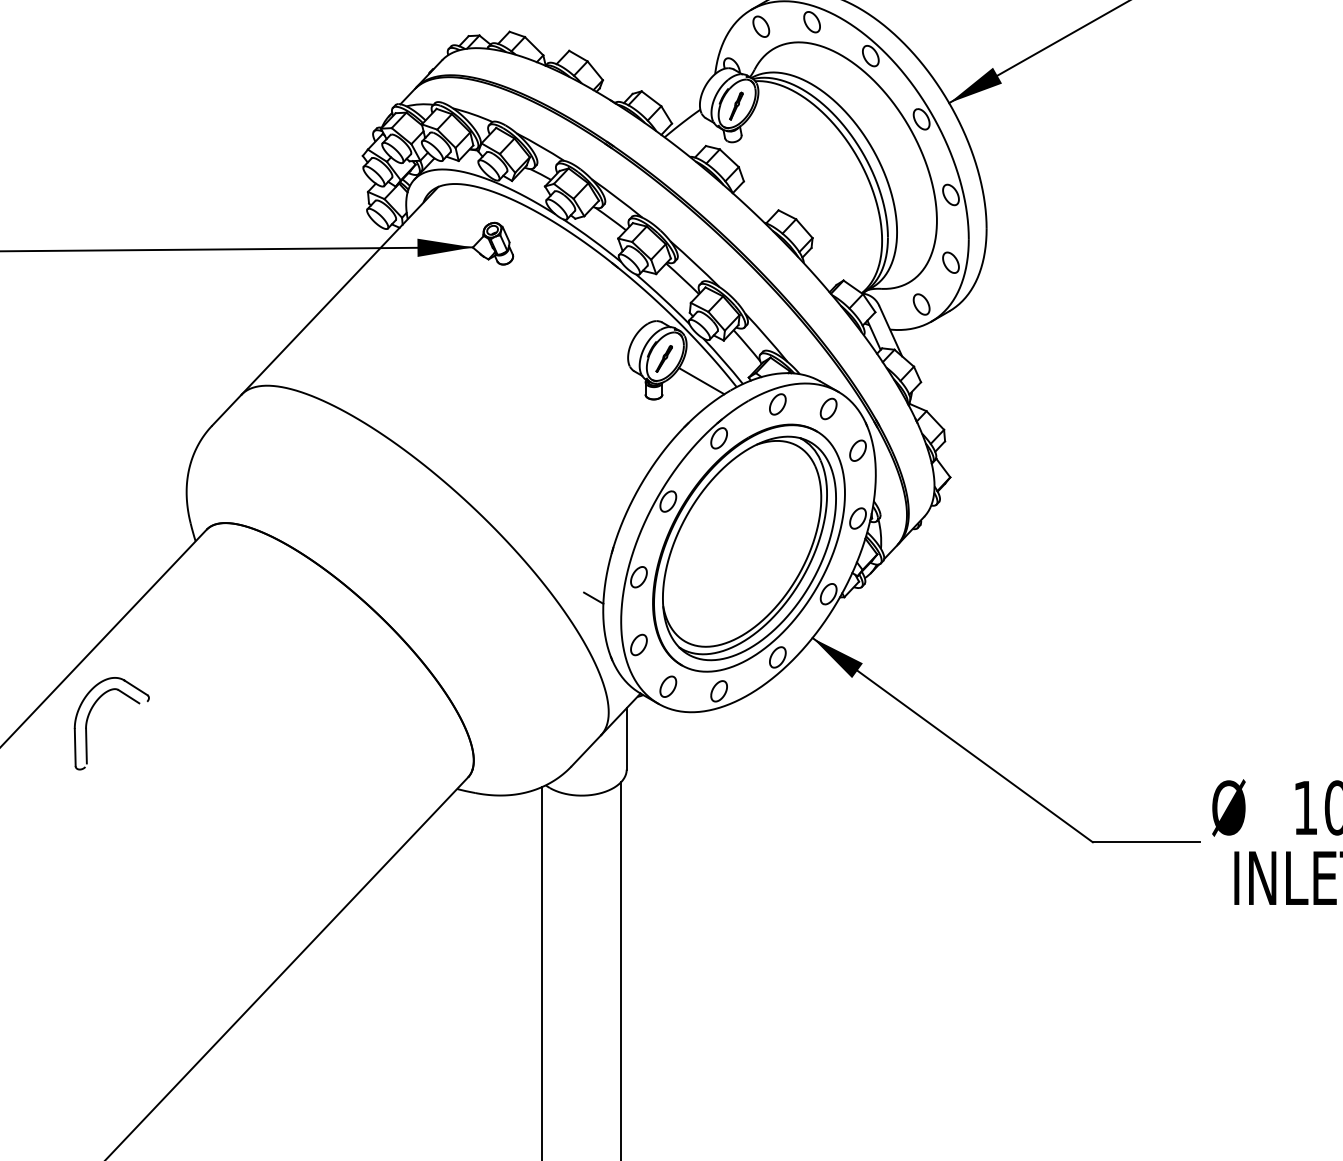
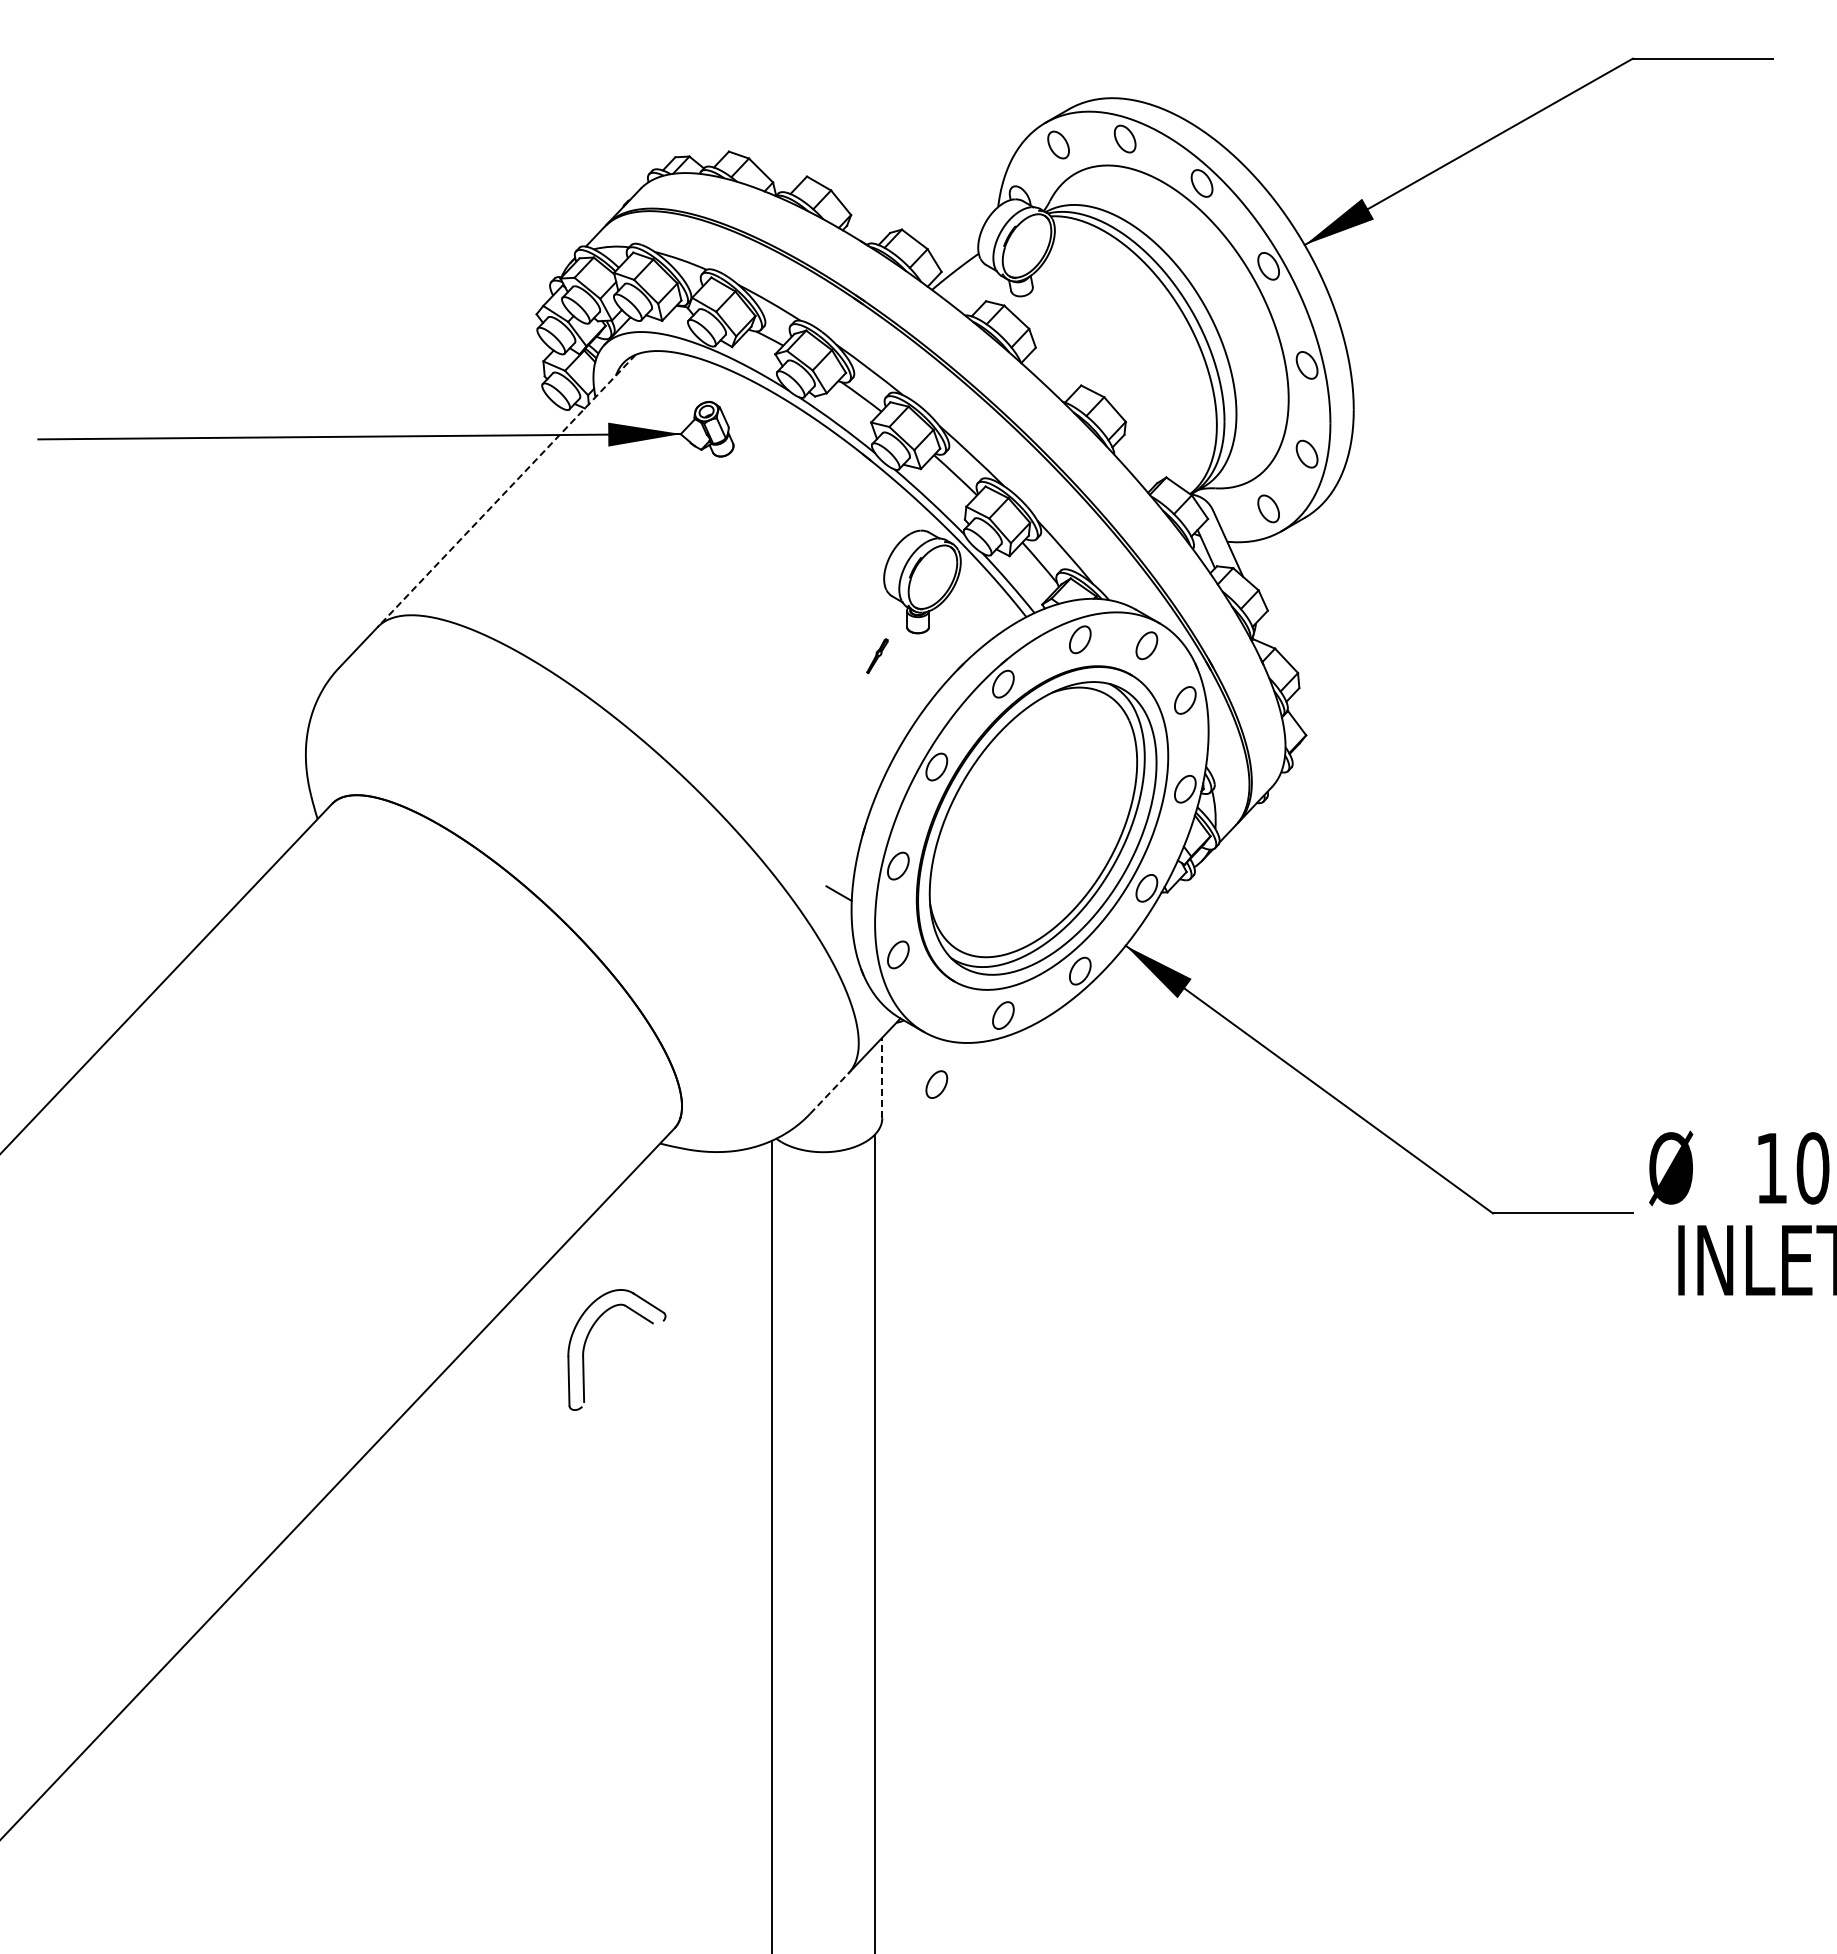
part: (736, 105) -> (1025, 248), removed
line: (339, 290) -> (506, 490), solid -> dashed
part: (664, 359) -> (877, 656), moved
line: (701, 381) -> (980, 609), removed
part: (668, 686) -> (936, 1084), moved
part: (89, 715) -> (587, 1339), moved
line: (626, 738) -> (882, 1077), solid -> dashed
line: (586, 750) -> (829, 1093), solid -> dashed

